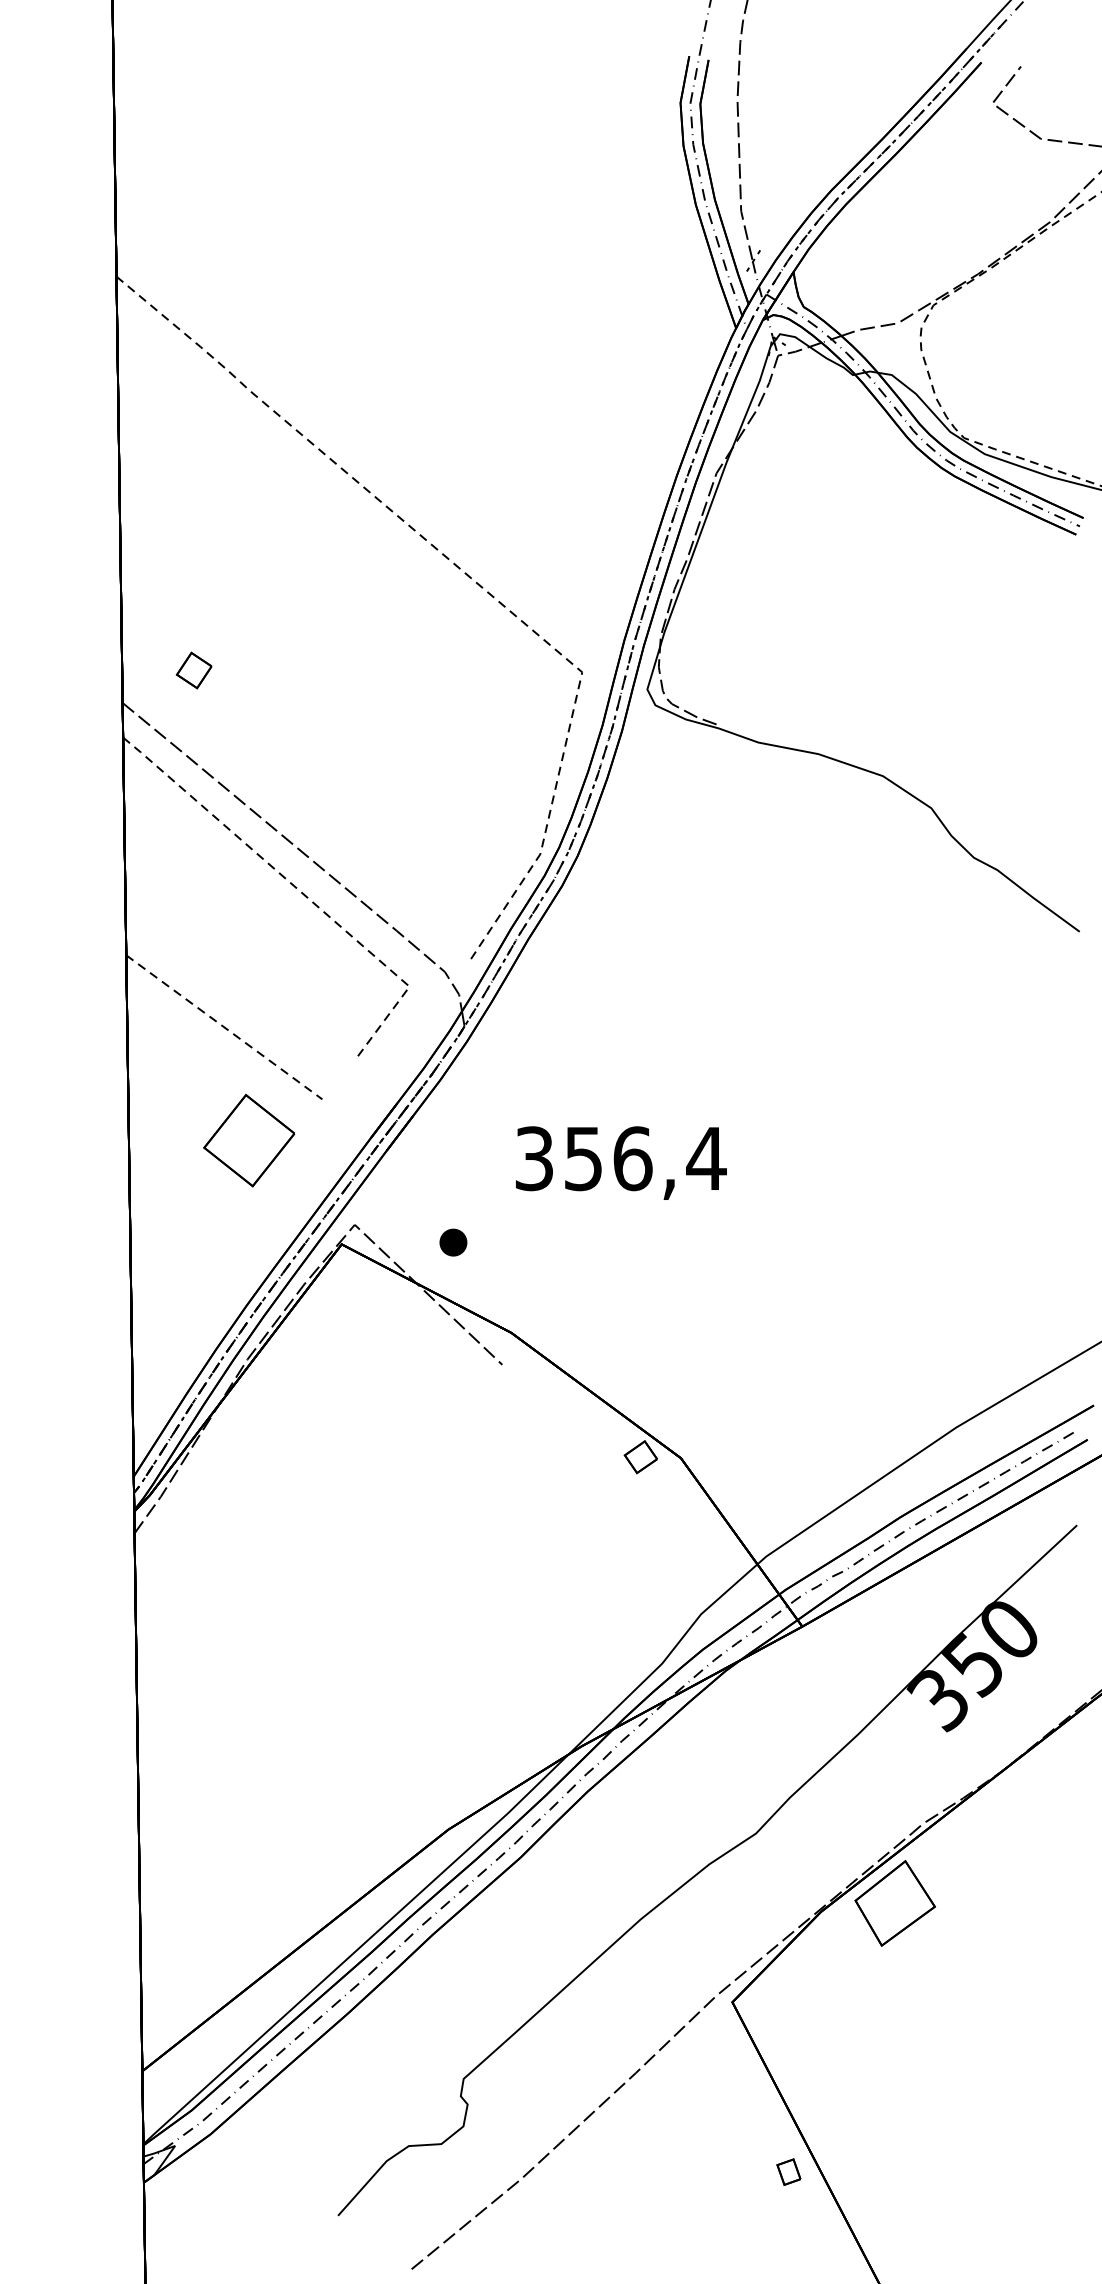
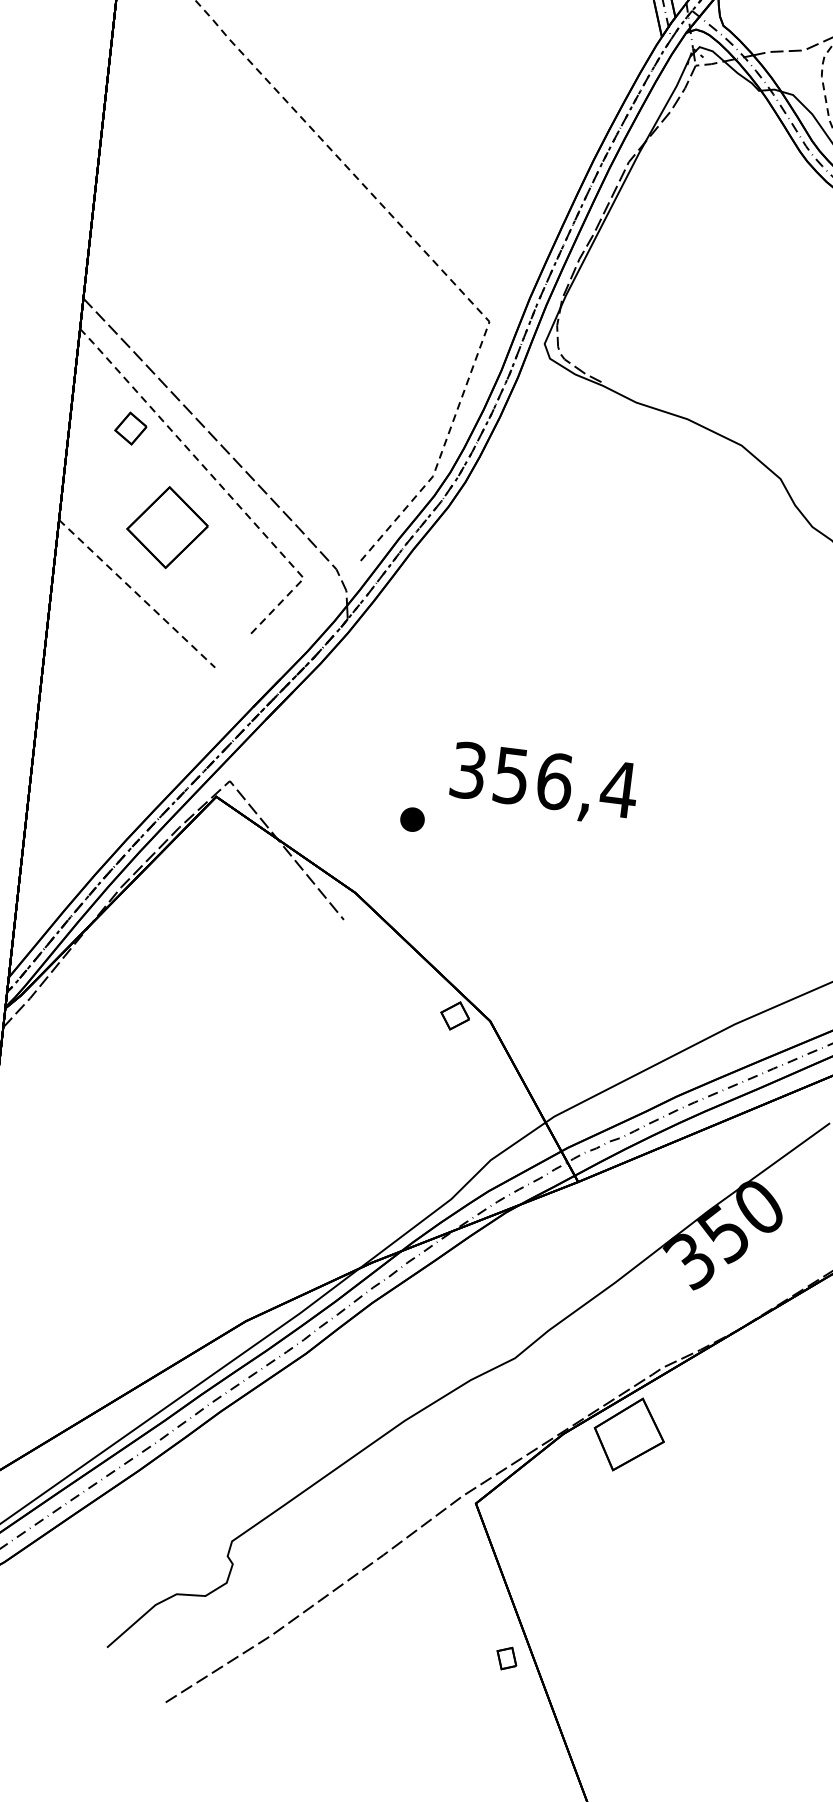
part: (194, 670) -> (131, 428), moved
part: (249, 1140) -> (167, 527), moved
text: (621, 1162) -> (544, 783), moved
part: (453, 1242) -> (412, 819), moved

